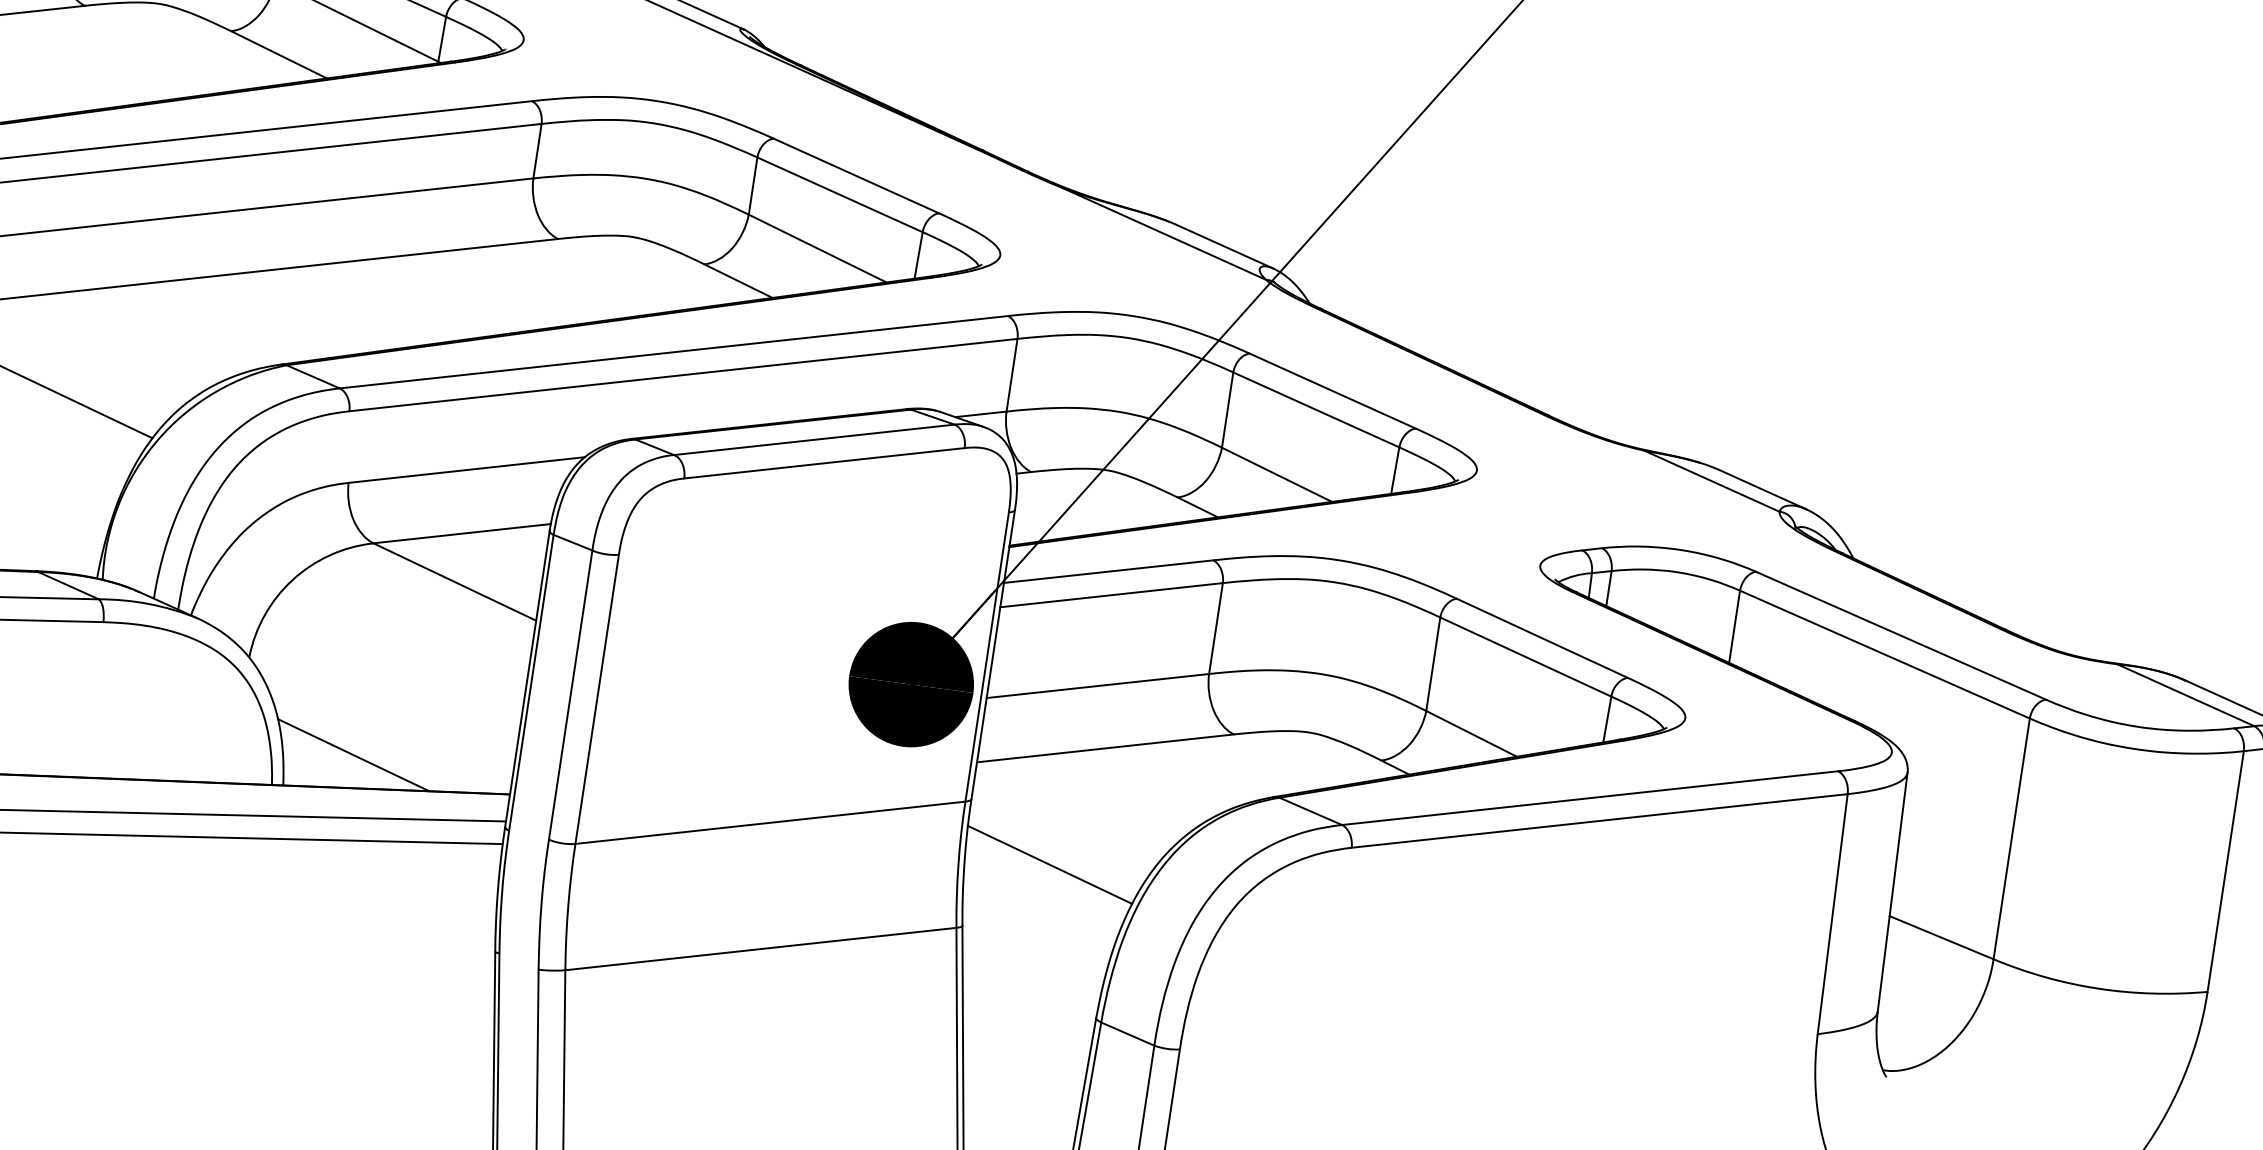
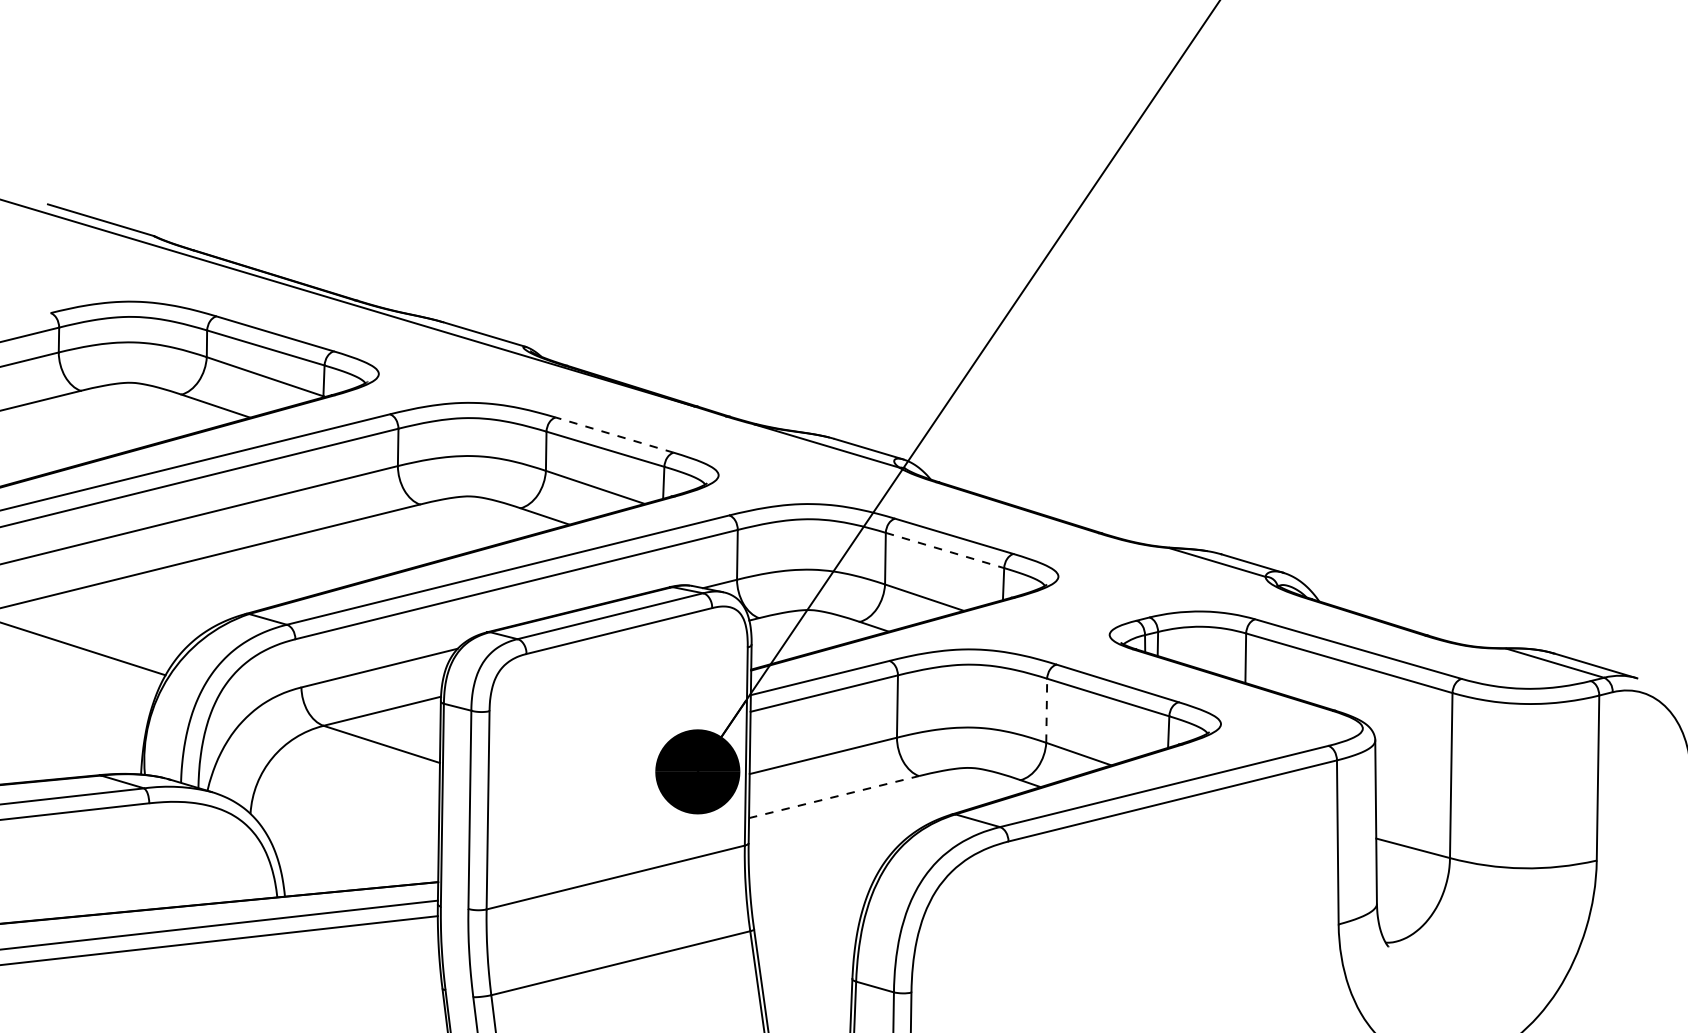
line: (855, 176) -> (614, 435), solid -> dashed
line: (1317, 410) -> (945, 550), solid -> dashed
line: (1433, 663) -> (1046, 710), solid -> dashed
line: (1105, 749) -> (834, 797), solid -> dashed
line: (353, 754) -> (329, 869), removed
line: (1050, 865) -> (807, 880), removed

